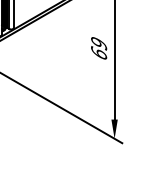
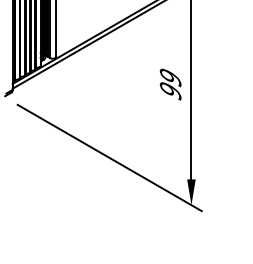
text: (98, 53) -> (170, 90), 69 -> 99

